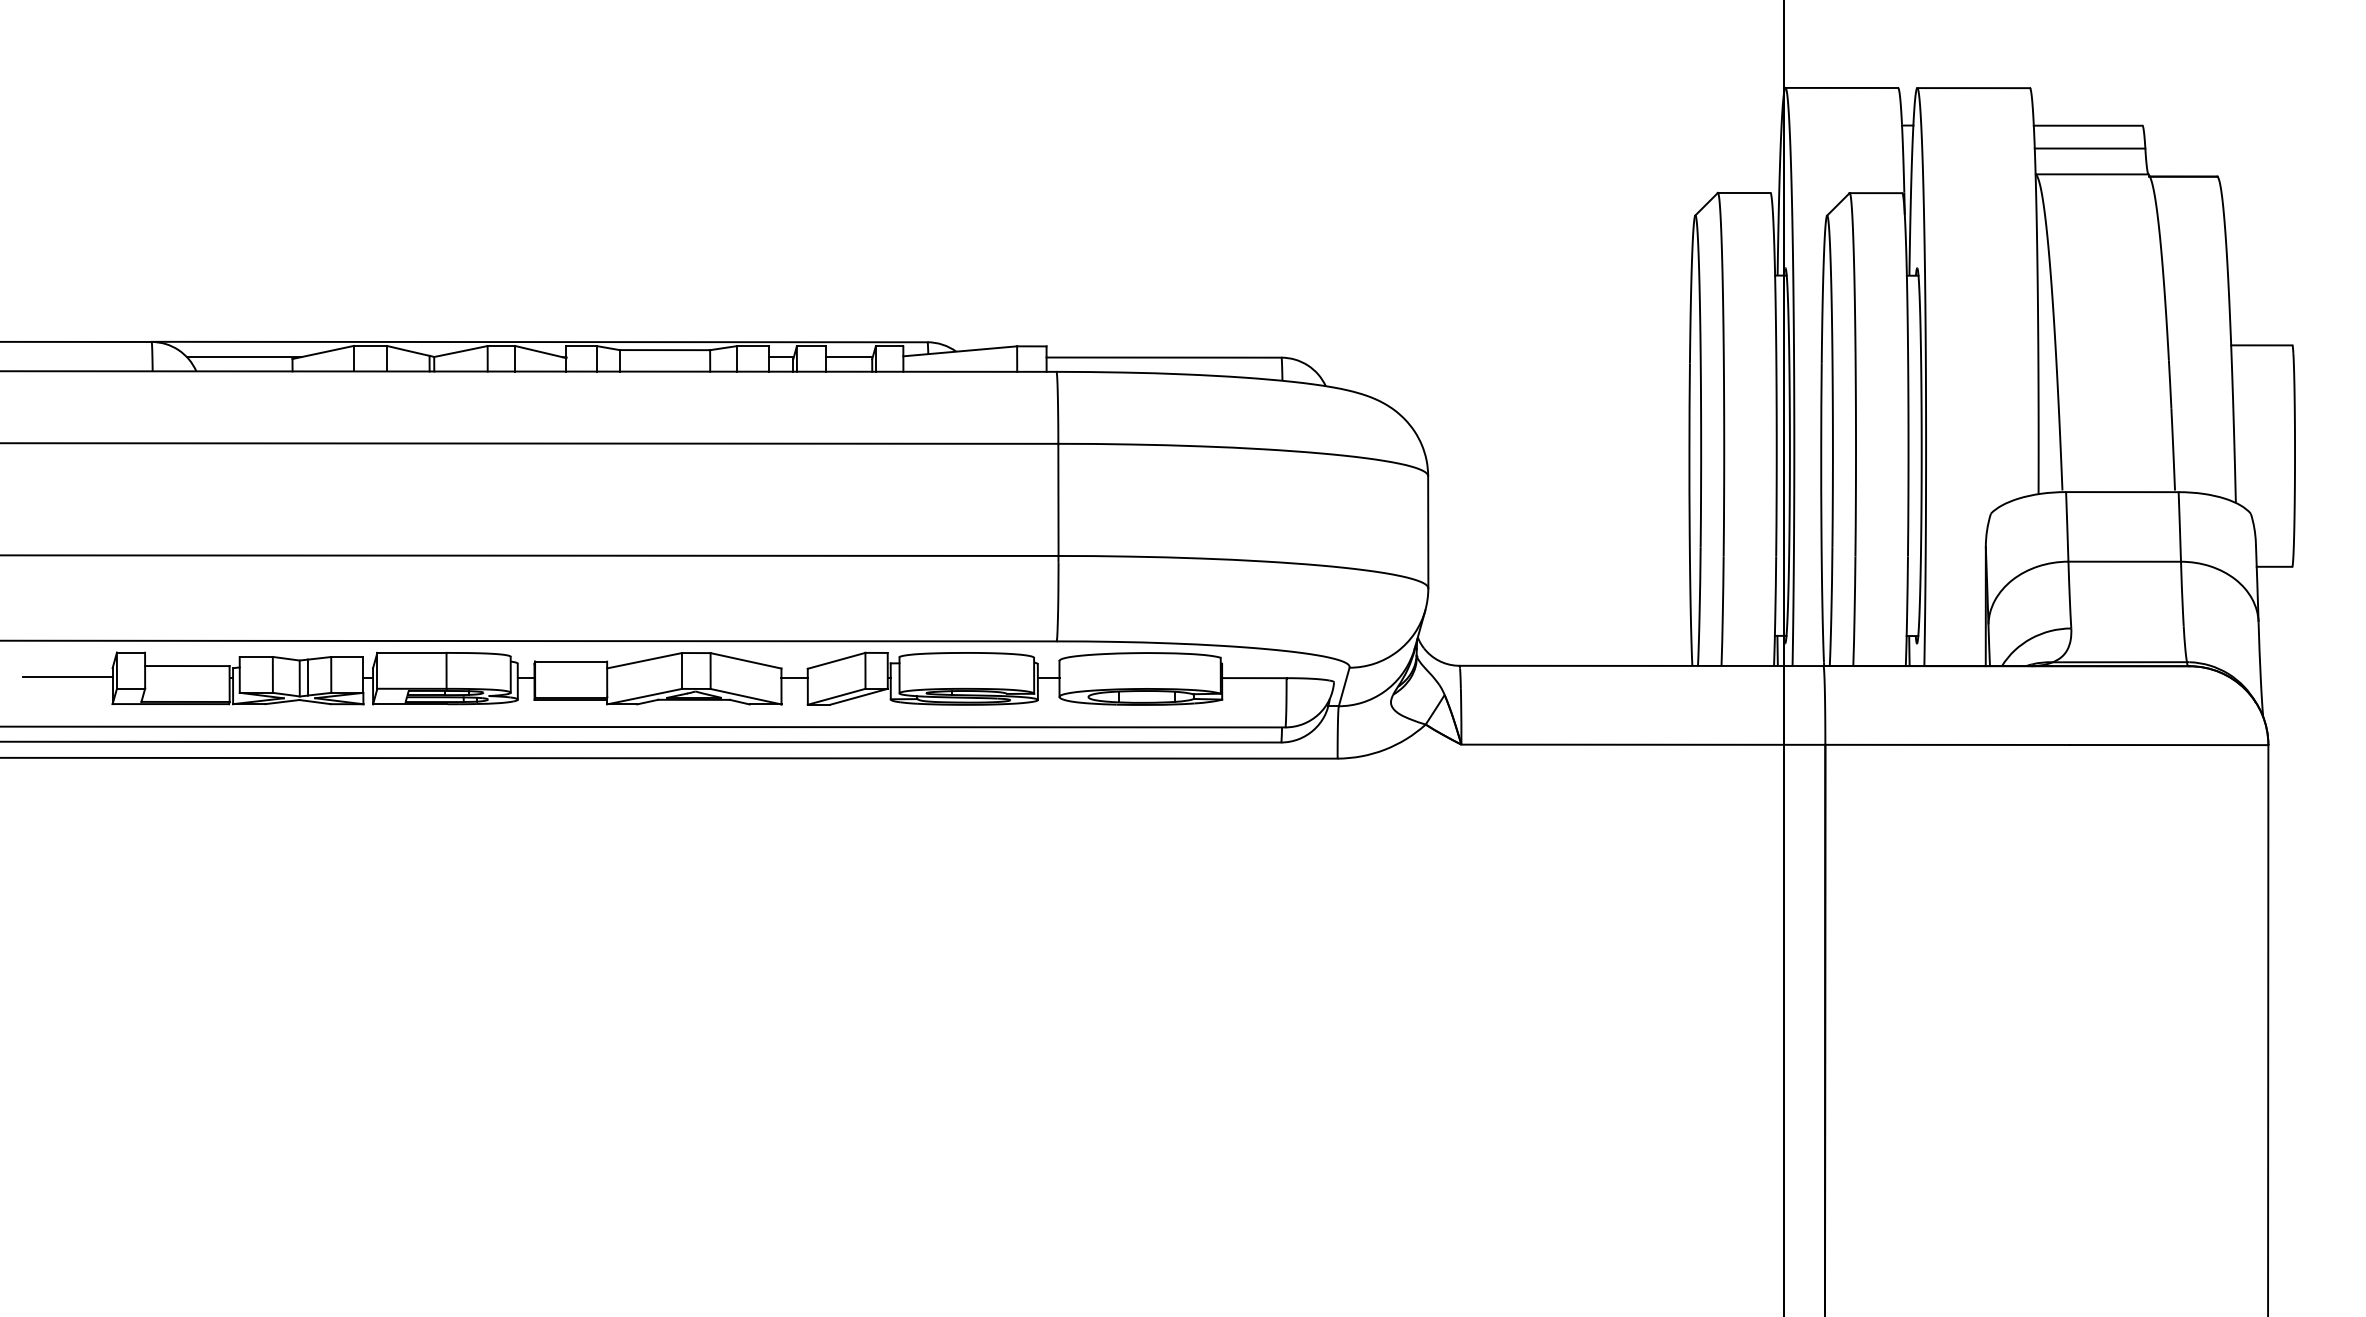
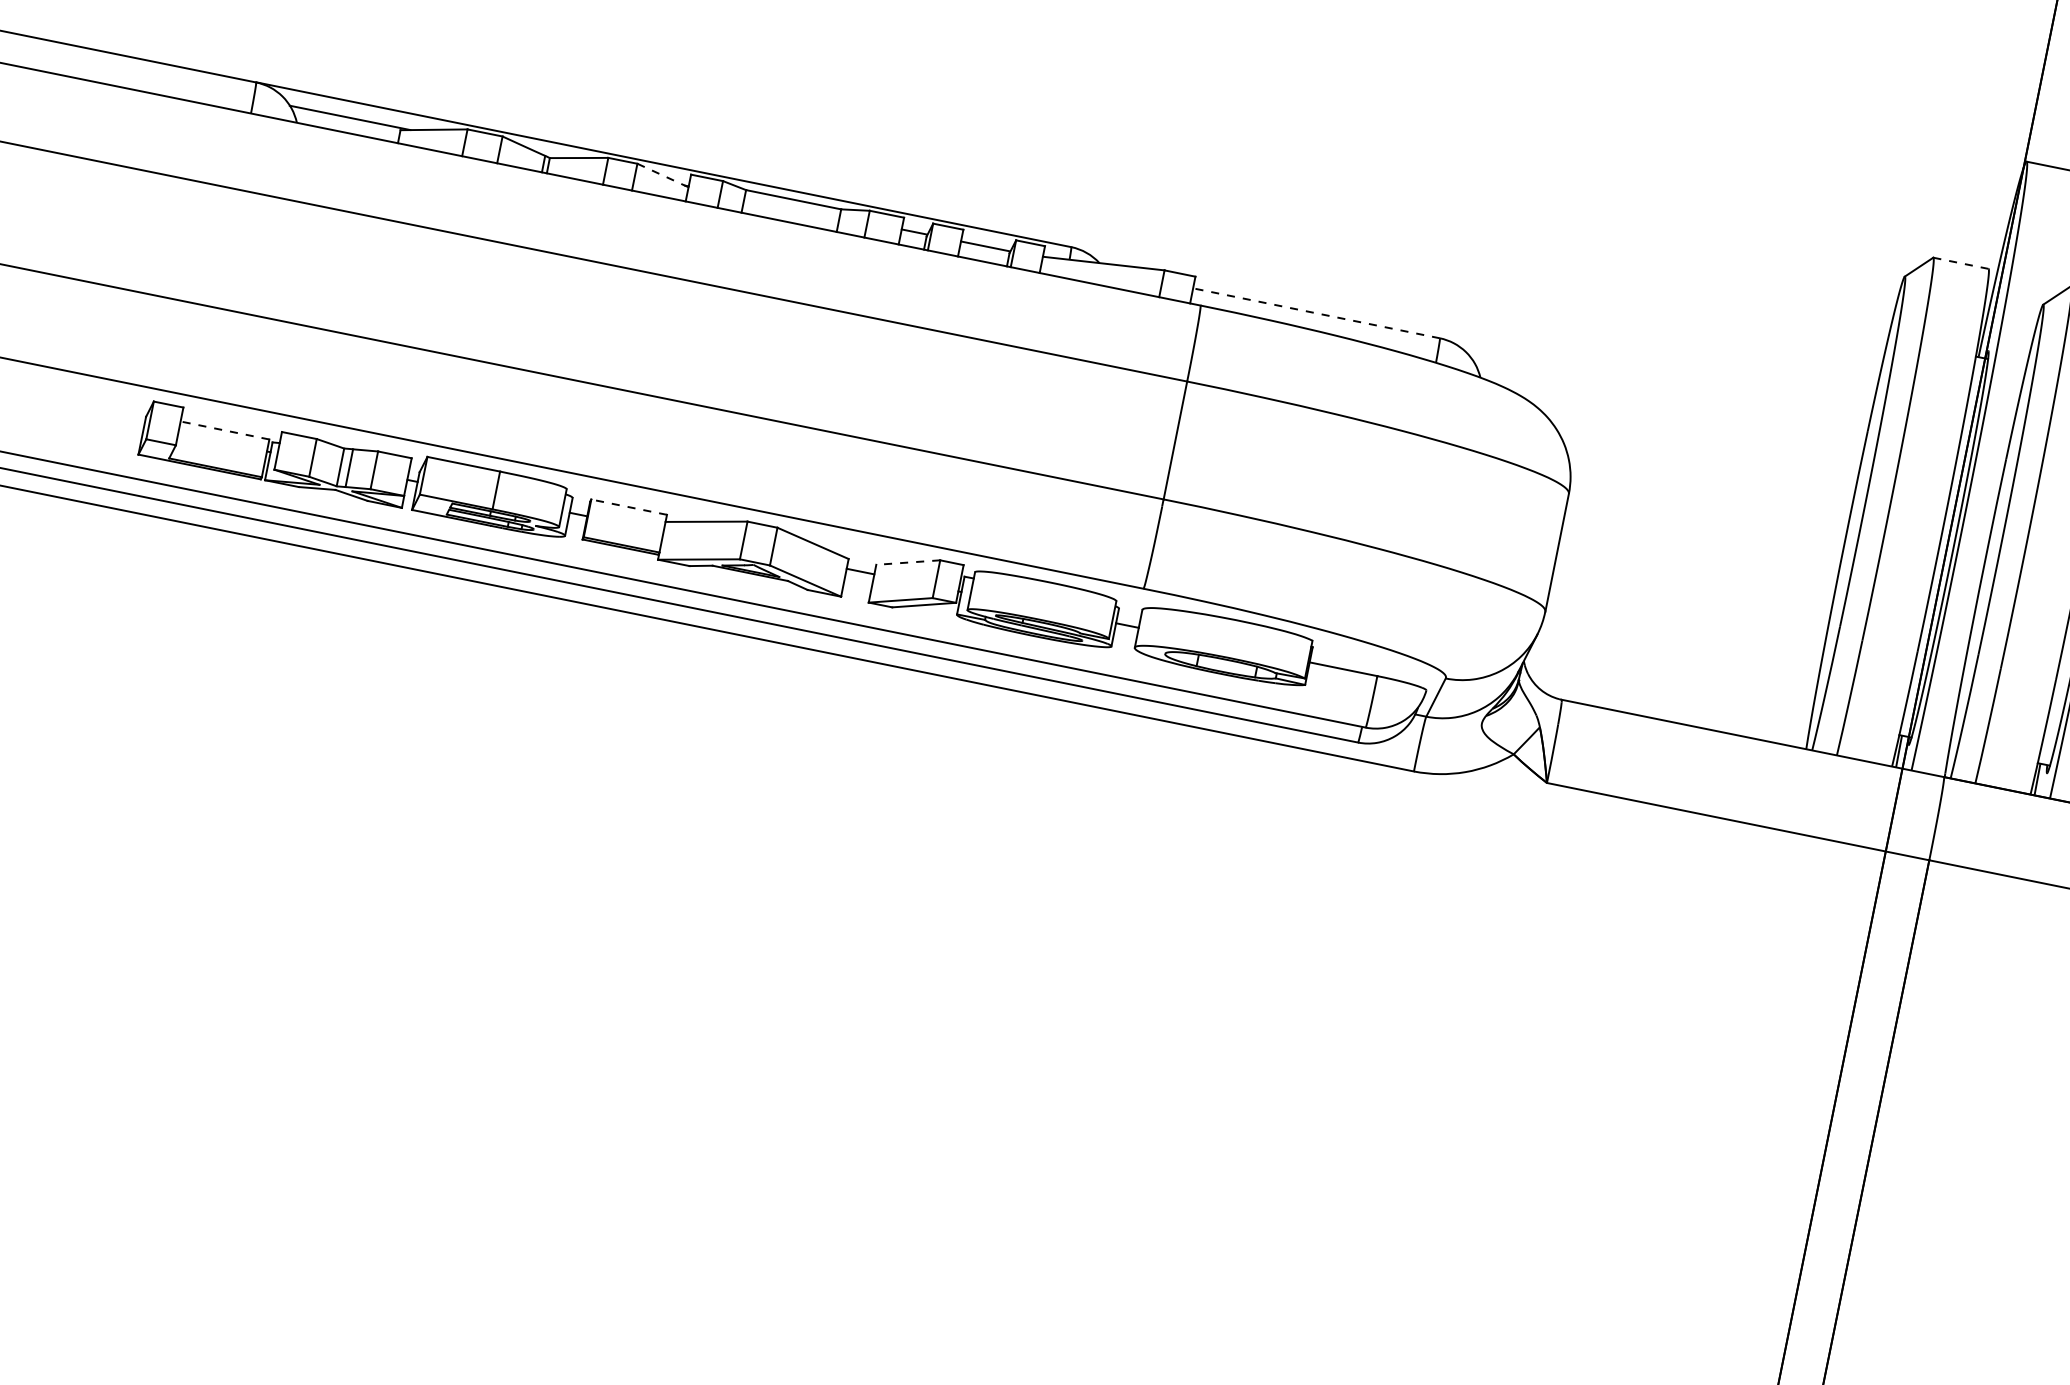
line: (1743, 193) -> (1960, 263), solid -> dashed
line: (541, 352) -> (663, 176), solid -> dashed
line: (1163, 357) -> (1315, 313), solid -> dashed
line: (836, 660) -> (908, 562), solid -> dashed
line: (570, 661) -> (628, 506), solid -> dashed
line: (186, 666) -> (224, 430), solid -> dashed
line: (67, 677) -> (96, 417), removed

